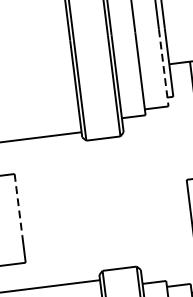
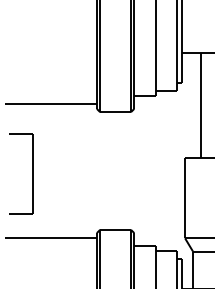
line: (164, 68) -> (177, 56), dashed -> solid
line: (18, 204) -> (32, 161), dashed -> solid

